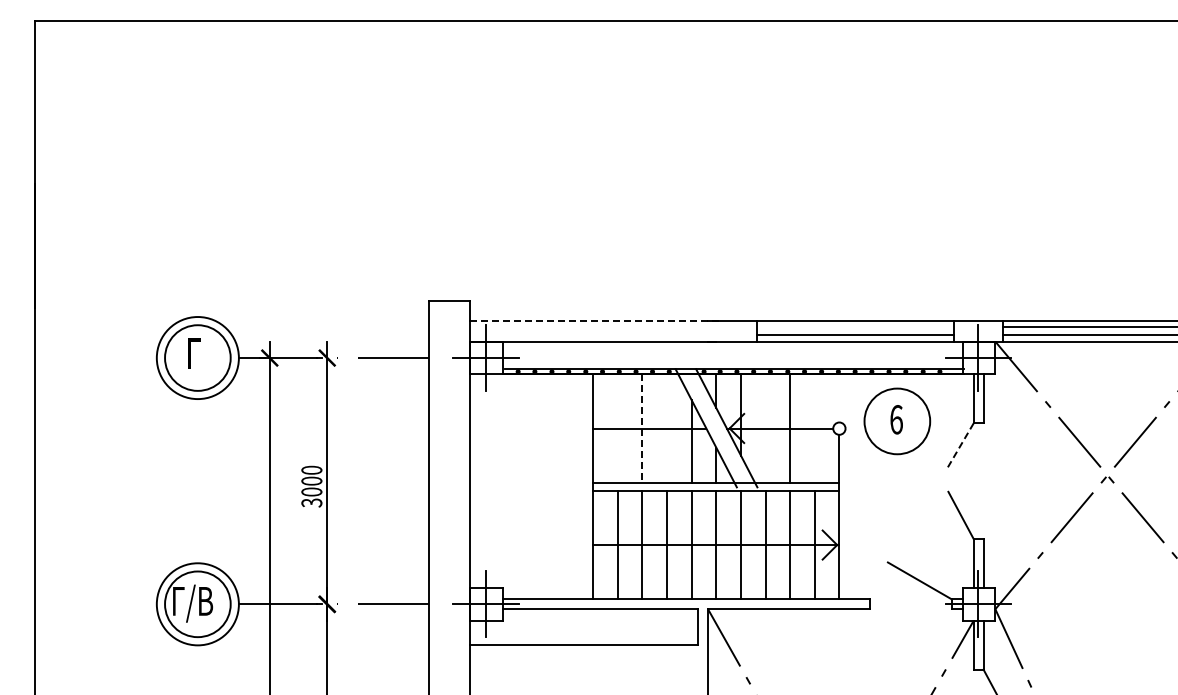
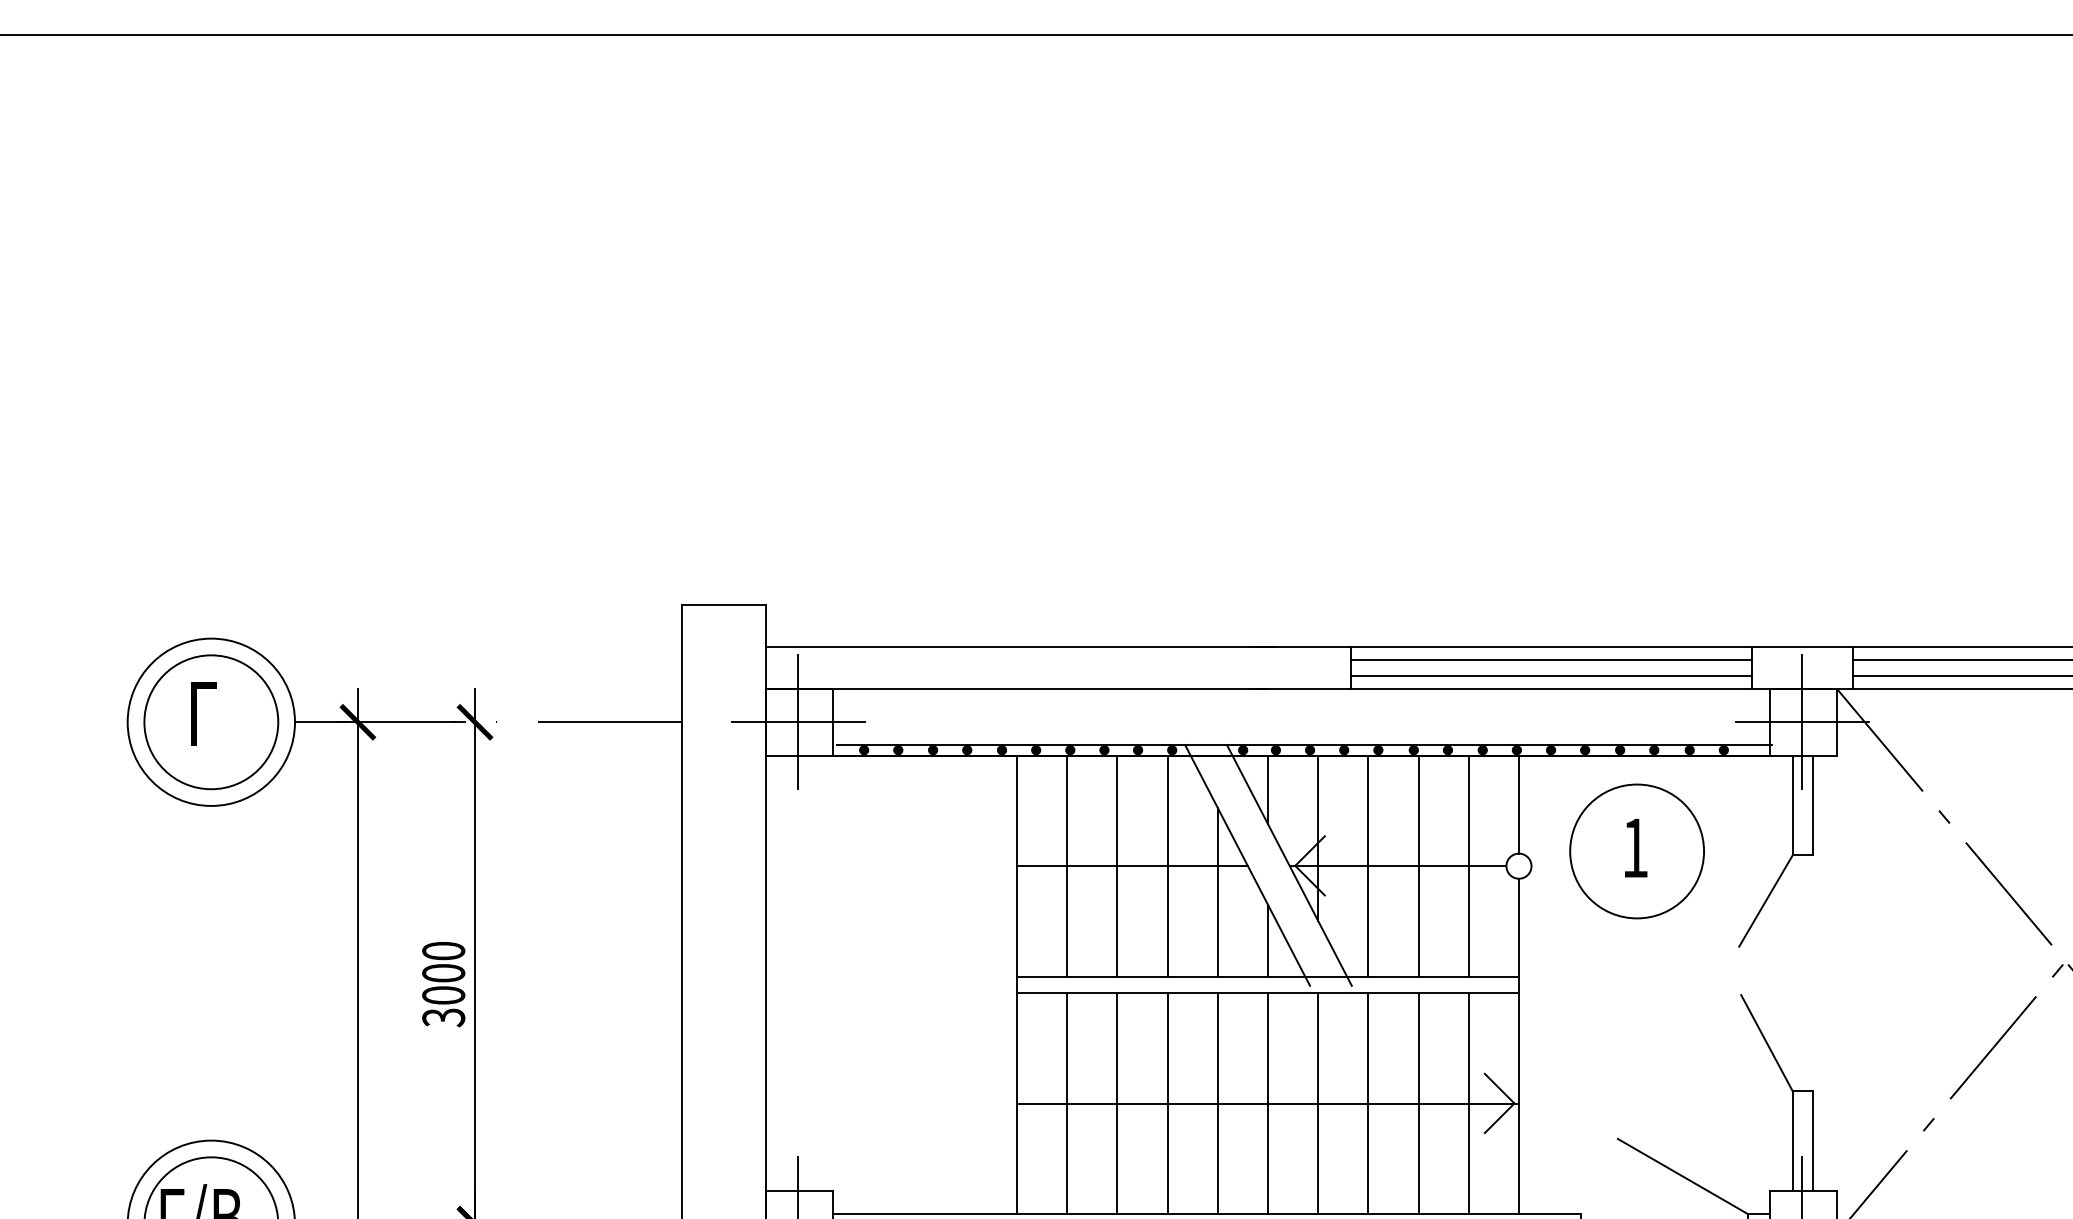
line: (594, 321) -> (1019, 647), dashed -> solid
line: (854, 327) -> (1549, 660), added
line: (839, 398) -> (1519, 804), added
text: (896, 419) -> (1635, 847), 6 -> 1
line: (617, 428) -> (1066, 865), added
line: (667, 428) -> (1168, 865), added
line: (765, 428) -> (1368, 865), added
line: (814, 428) -> (1468, 865), added
line: (642, 429) -> (1117, 867), dashed -> solid
line: (960, 445) -> (1765, 900), dashed -> solid

